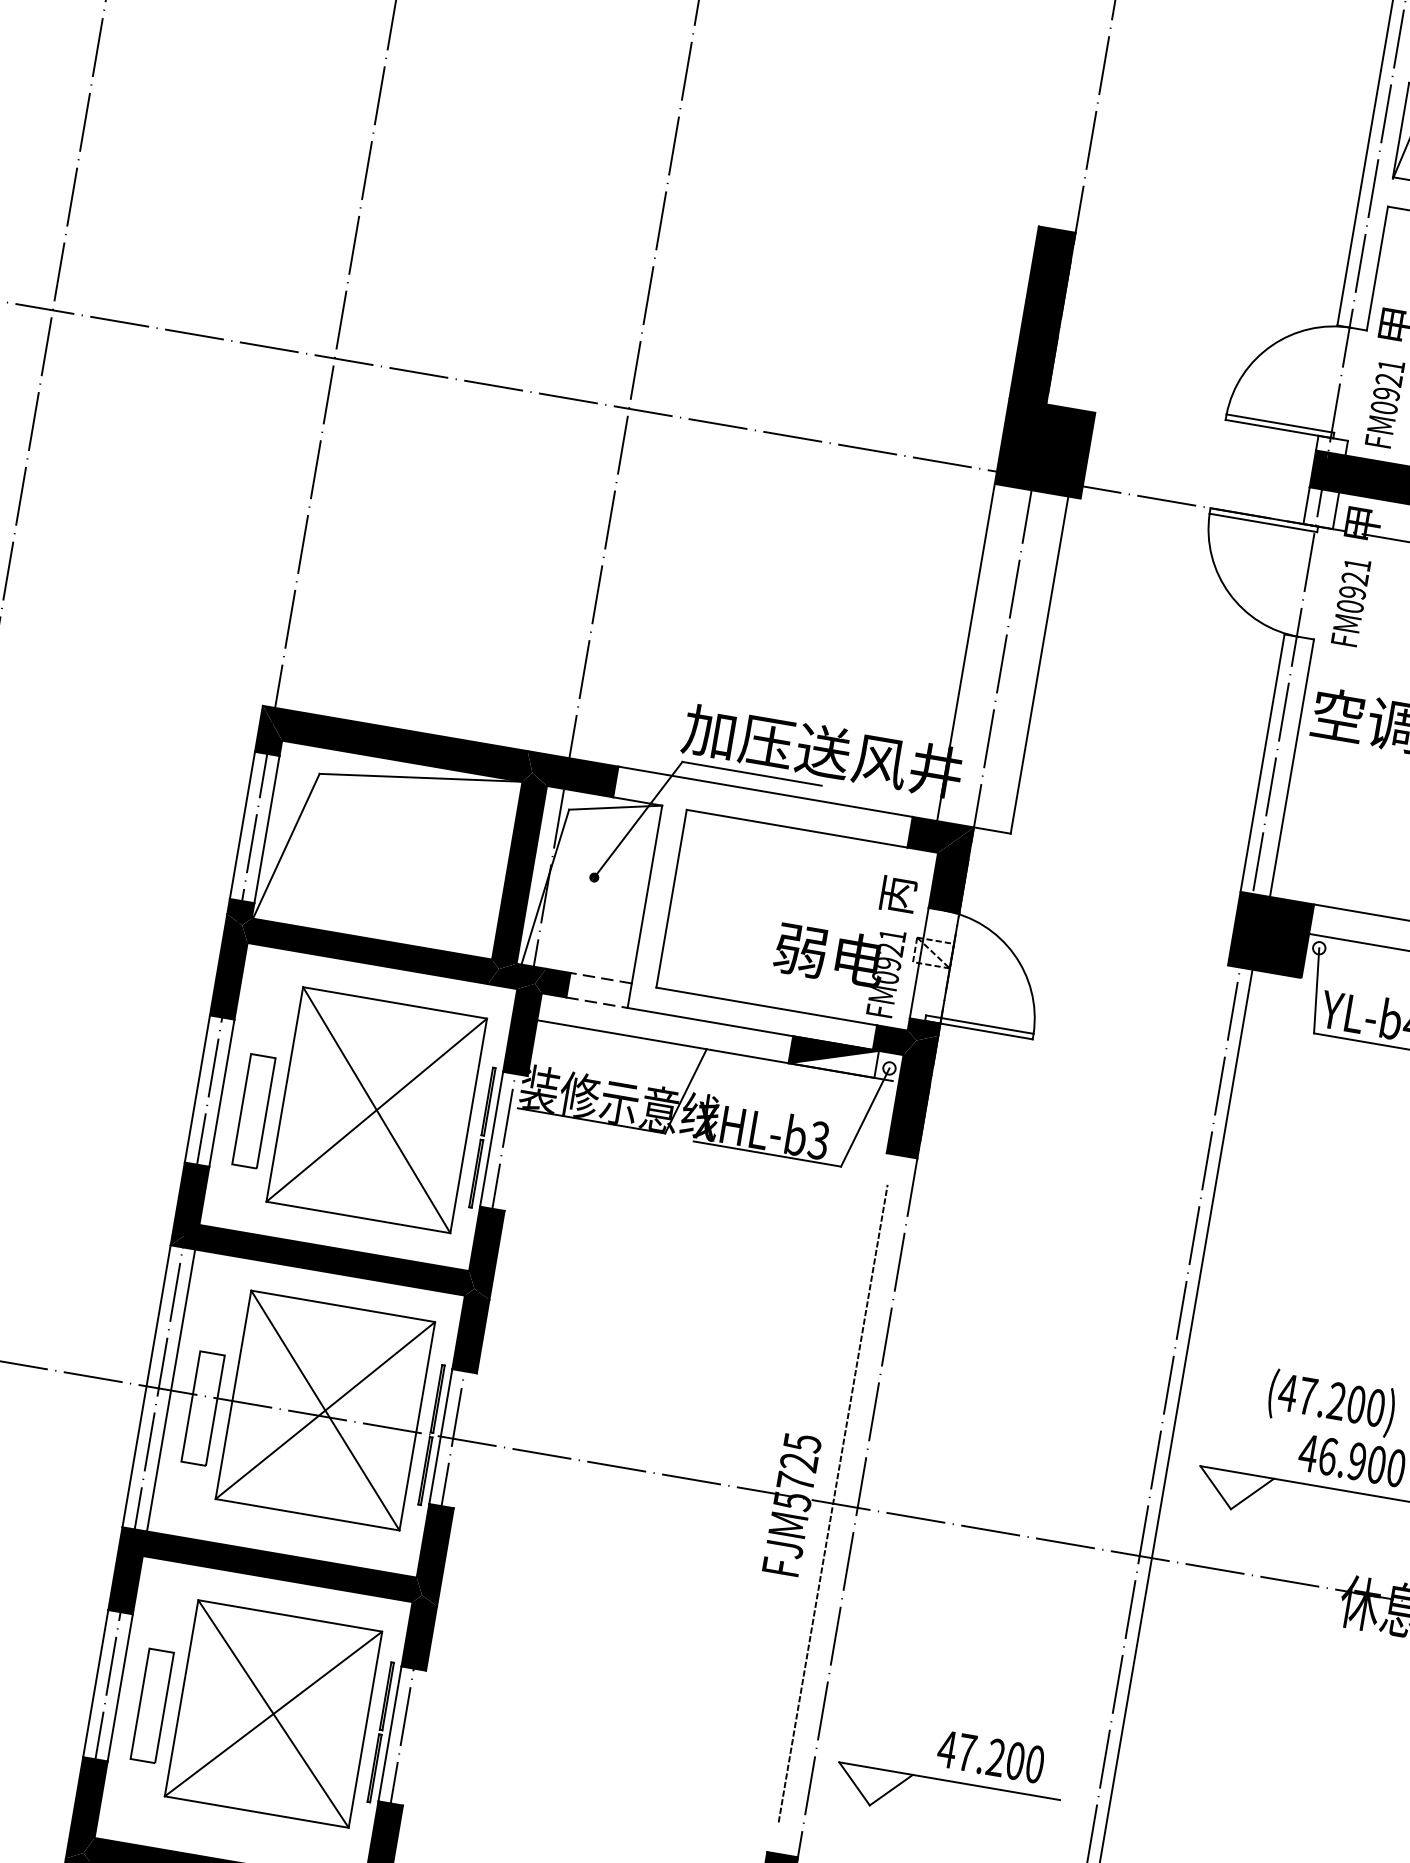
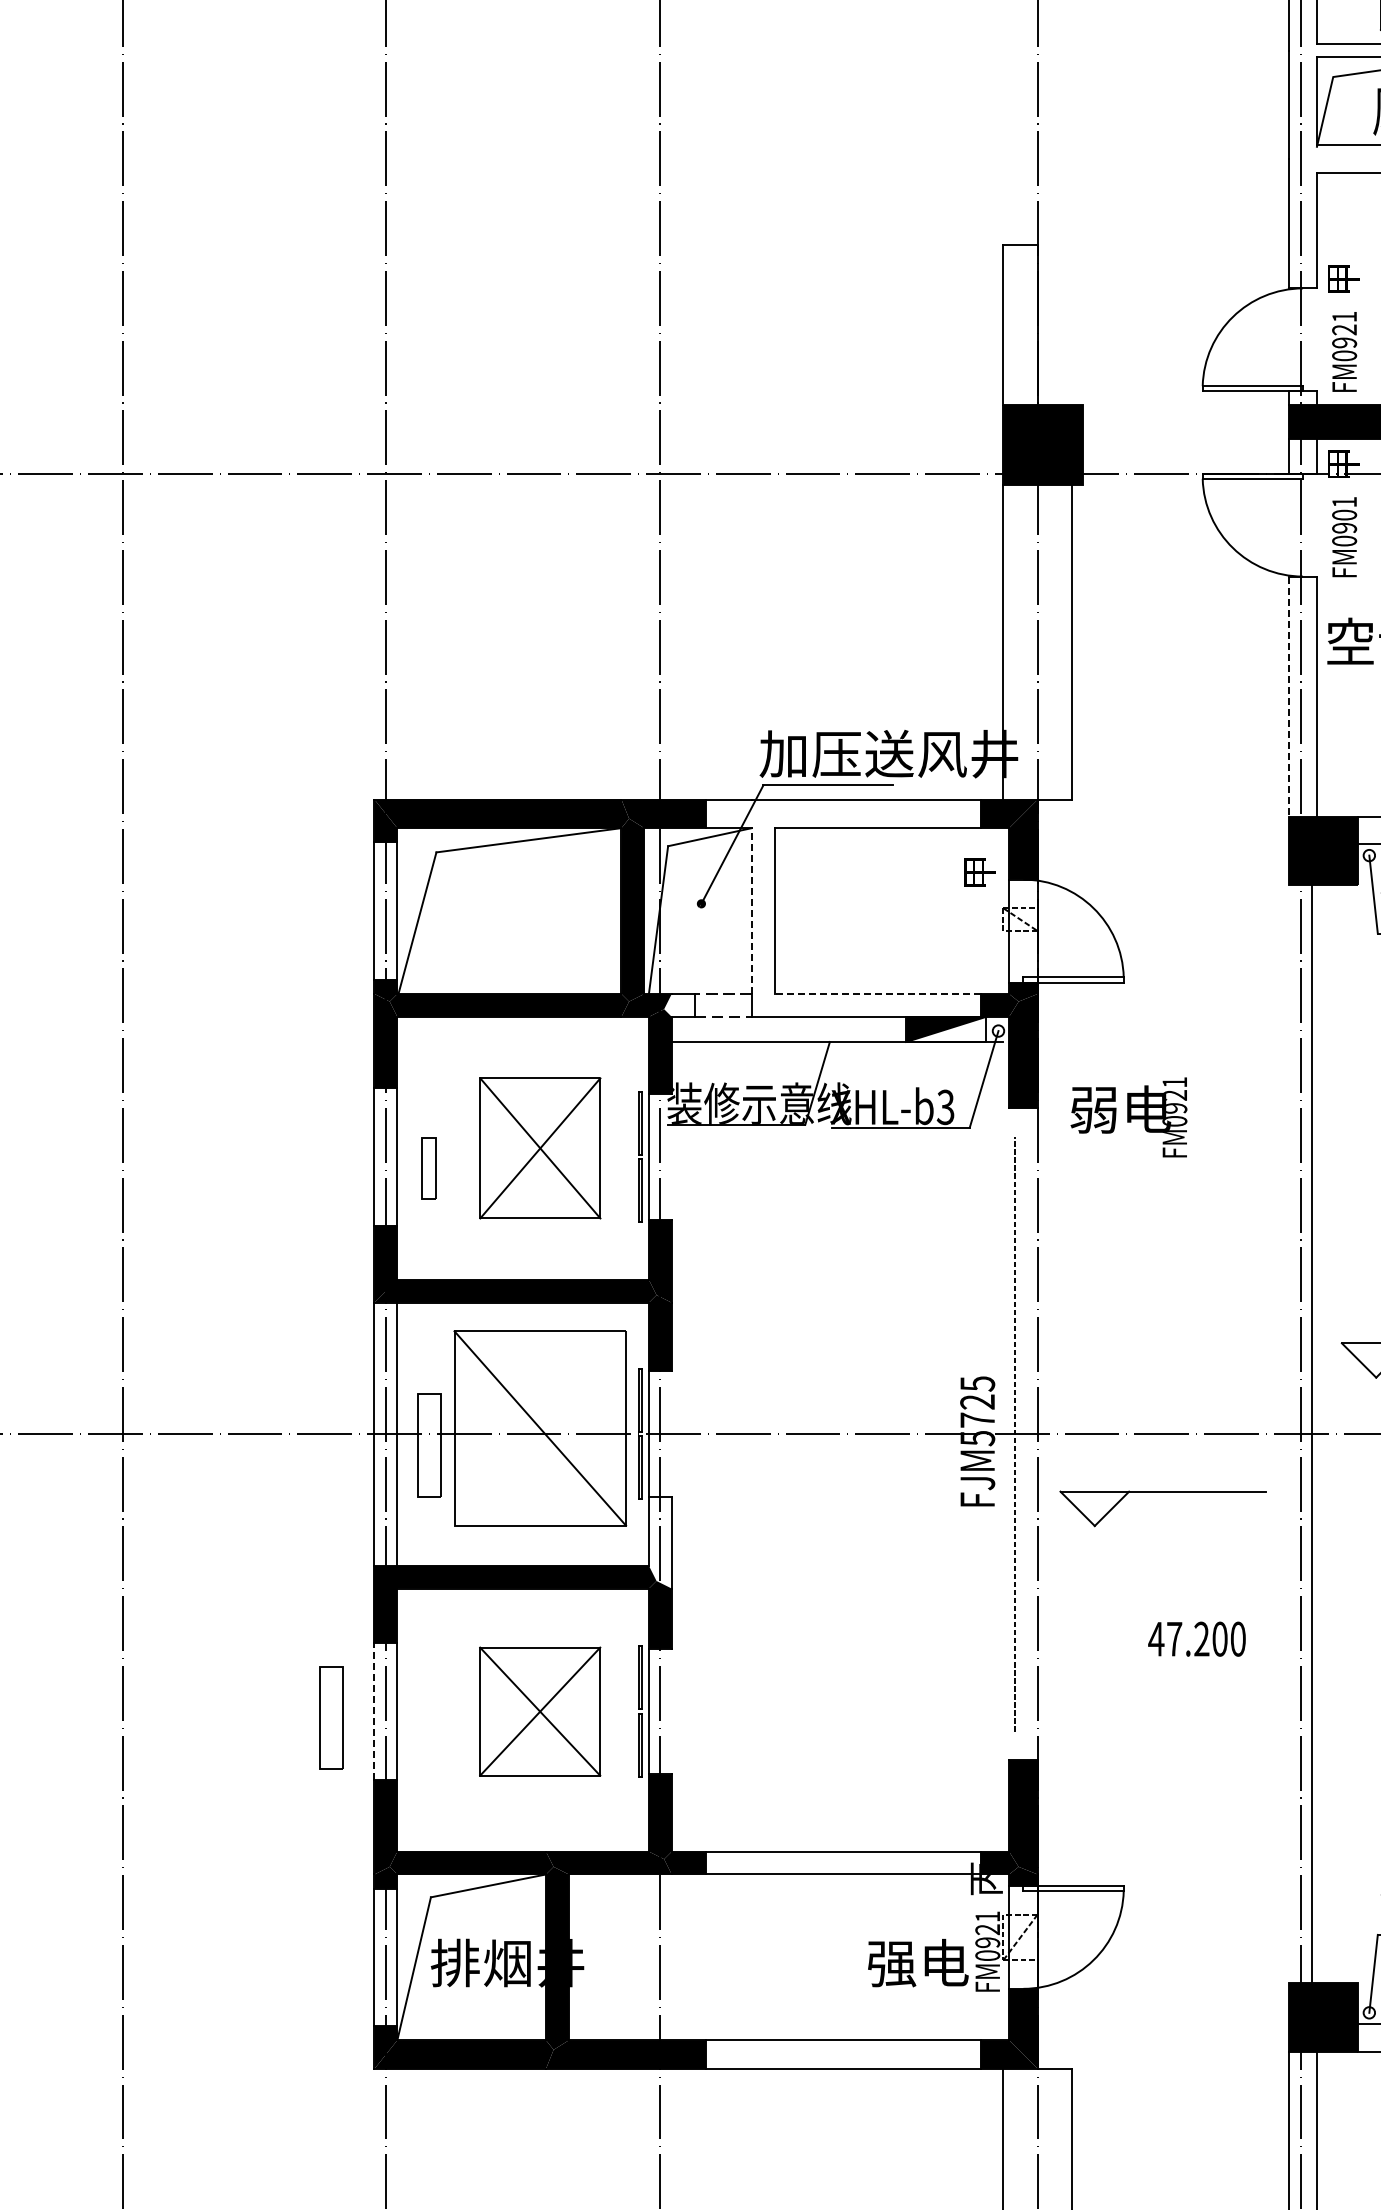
fill: (1042, 314) -> (1020, 324), removed
text: (1355, 577) -> (1344, 514), FM0921 -> FM0901
line: (1262, 764) -> (1289, 697), solid -> dashed
line: (646, 894) -> (751, 911), solid -> dashed
text: (898, 894) -> (979, 872), 丙 -> 甲
text: (836, 964) -> (1128, 1117), moved
fill: (552, 981) -> (679, 1004), removed
line: (766, 1005) -> (877, 993), solid -> dashed
part: (376, 1110) -> (540, 1148), size x0.7
part: (254, 1111) -> (429, 1168), size x0.6
line: (325, 1410) -> (540, 1428), removed
fill: (432, 1554) -> (659, 1542), removed
line: (95, 1683) -> (374, 1711), solid -> dashed
part: (152, 1705) -> (331, 1717), moved
part: (272, 1713) -> (539, 1711), size x0.7
part: (948, 1781) -> (1162, 1492), moved

